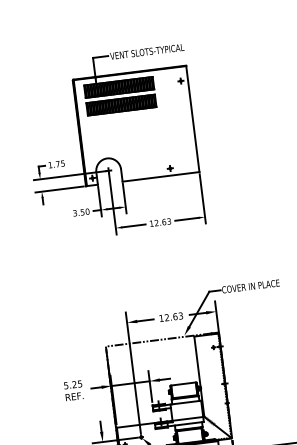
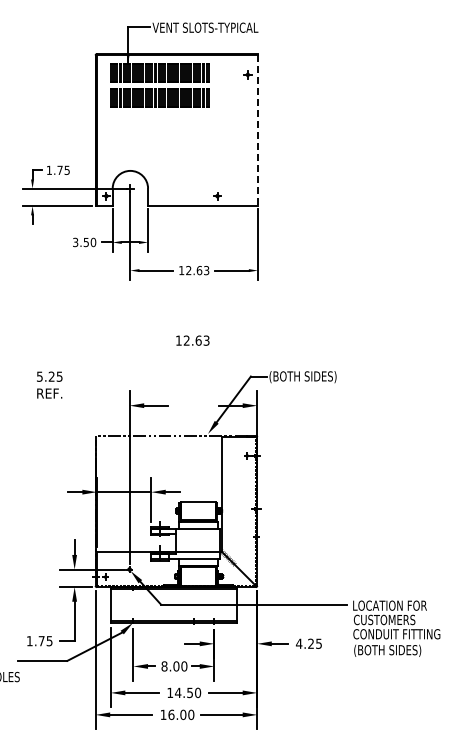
line: (192, 119) -> (257, 130), solid -> dashed
text: (251, 287) -> (310, 377), COVER IN PLACE -> (BOTH SIDES)
text: (171, 317) -> (192, 340), moved
text: (73, 390) -> (49, 384), moved

